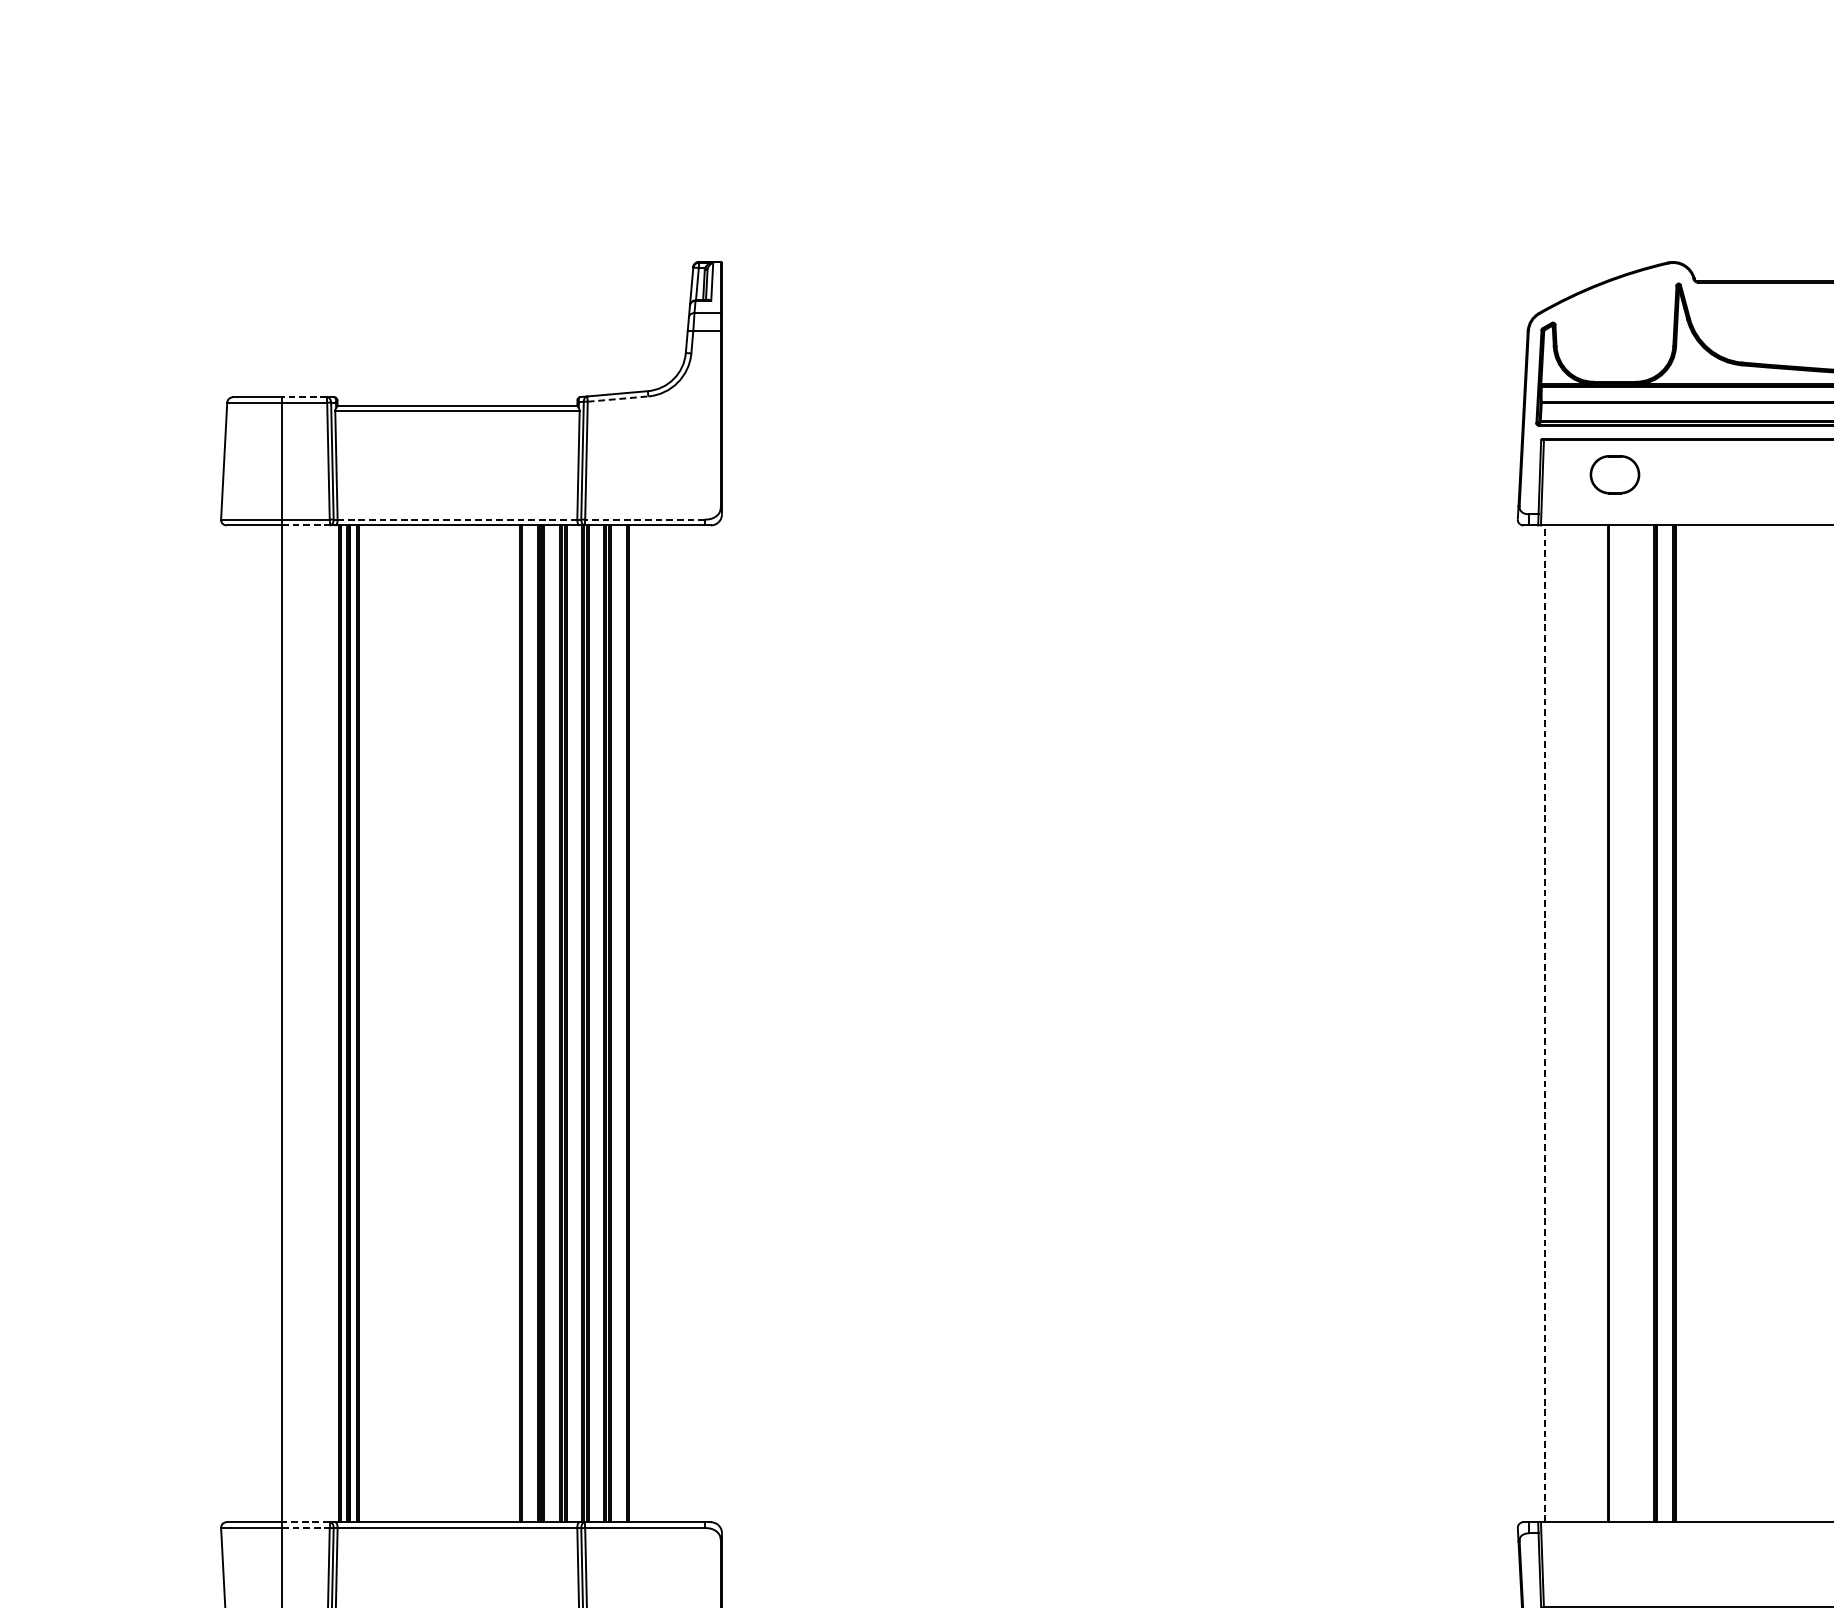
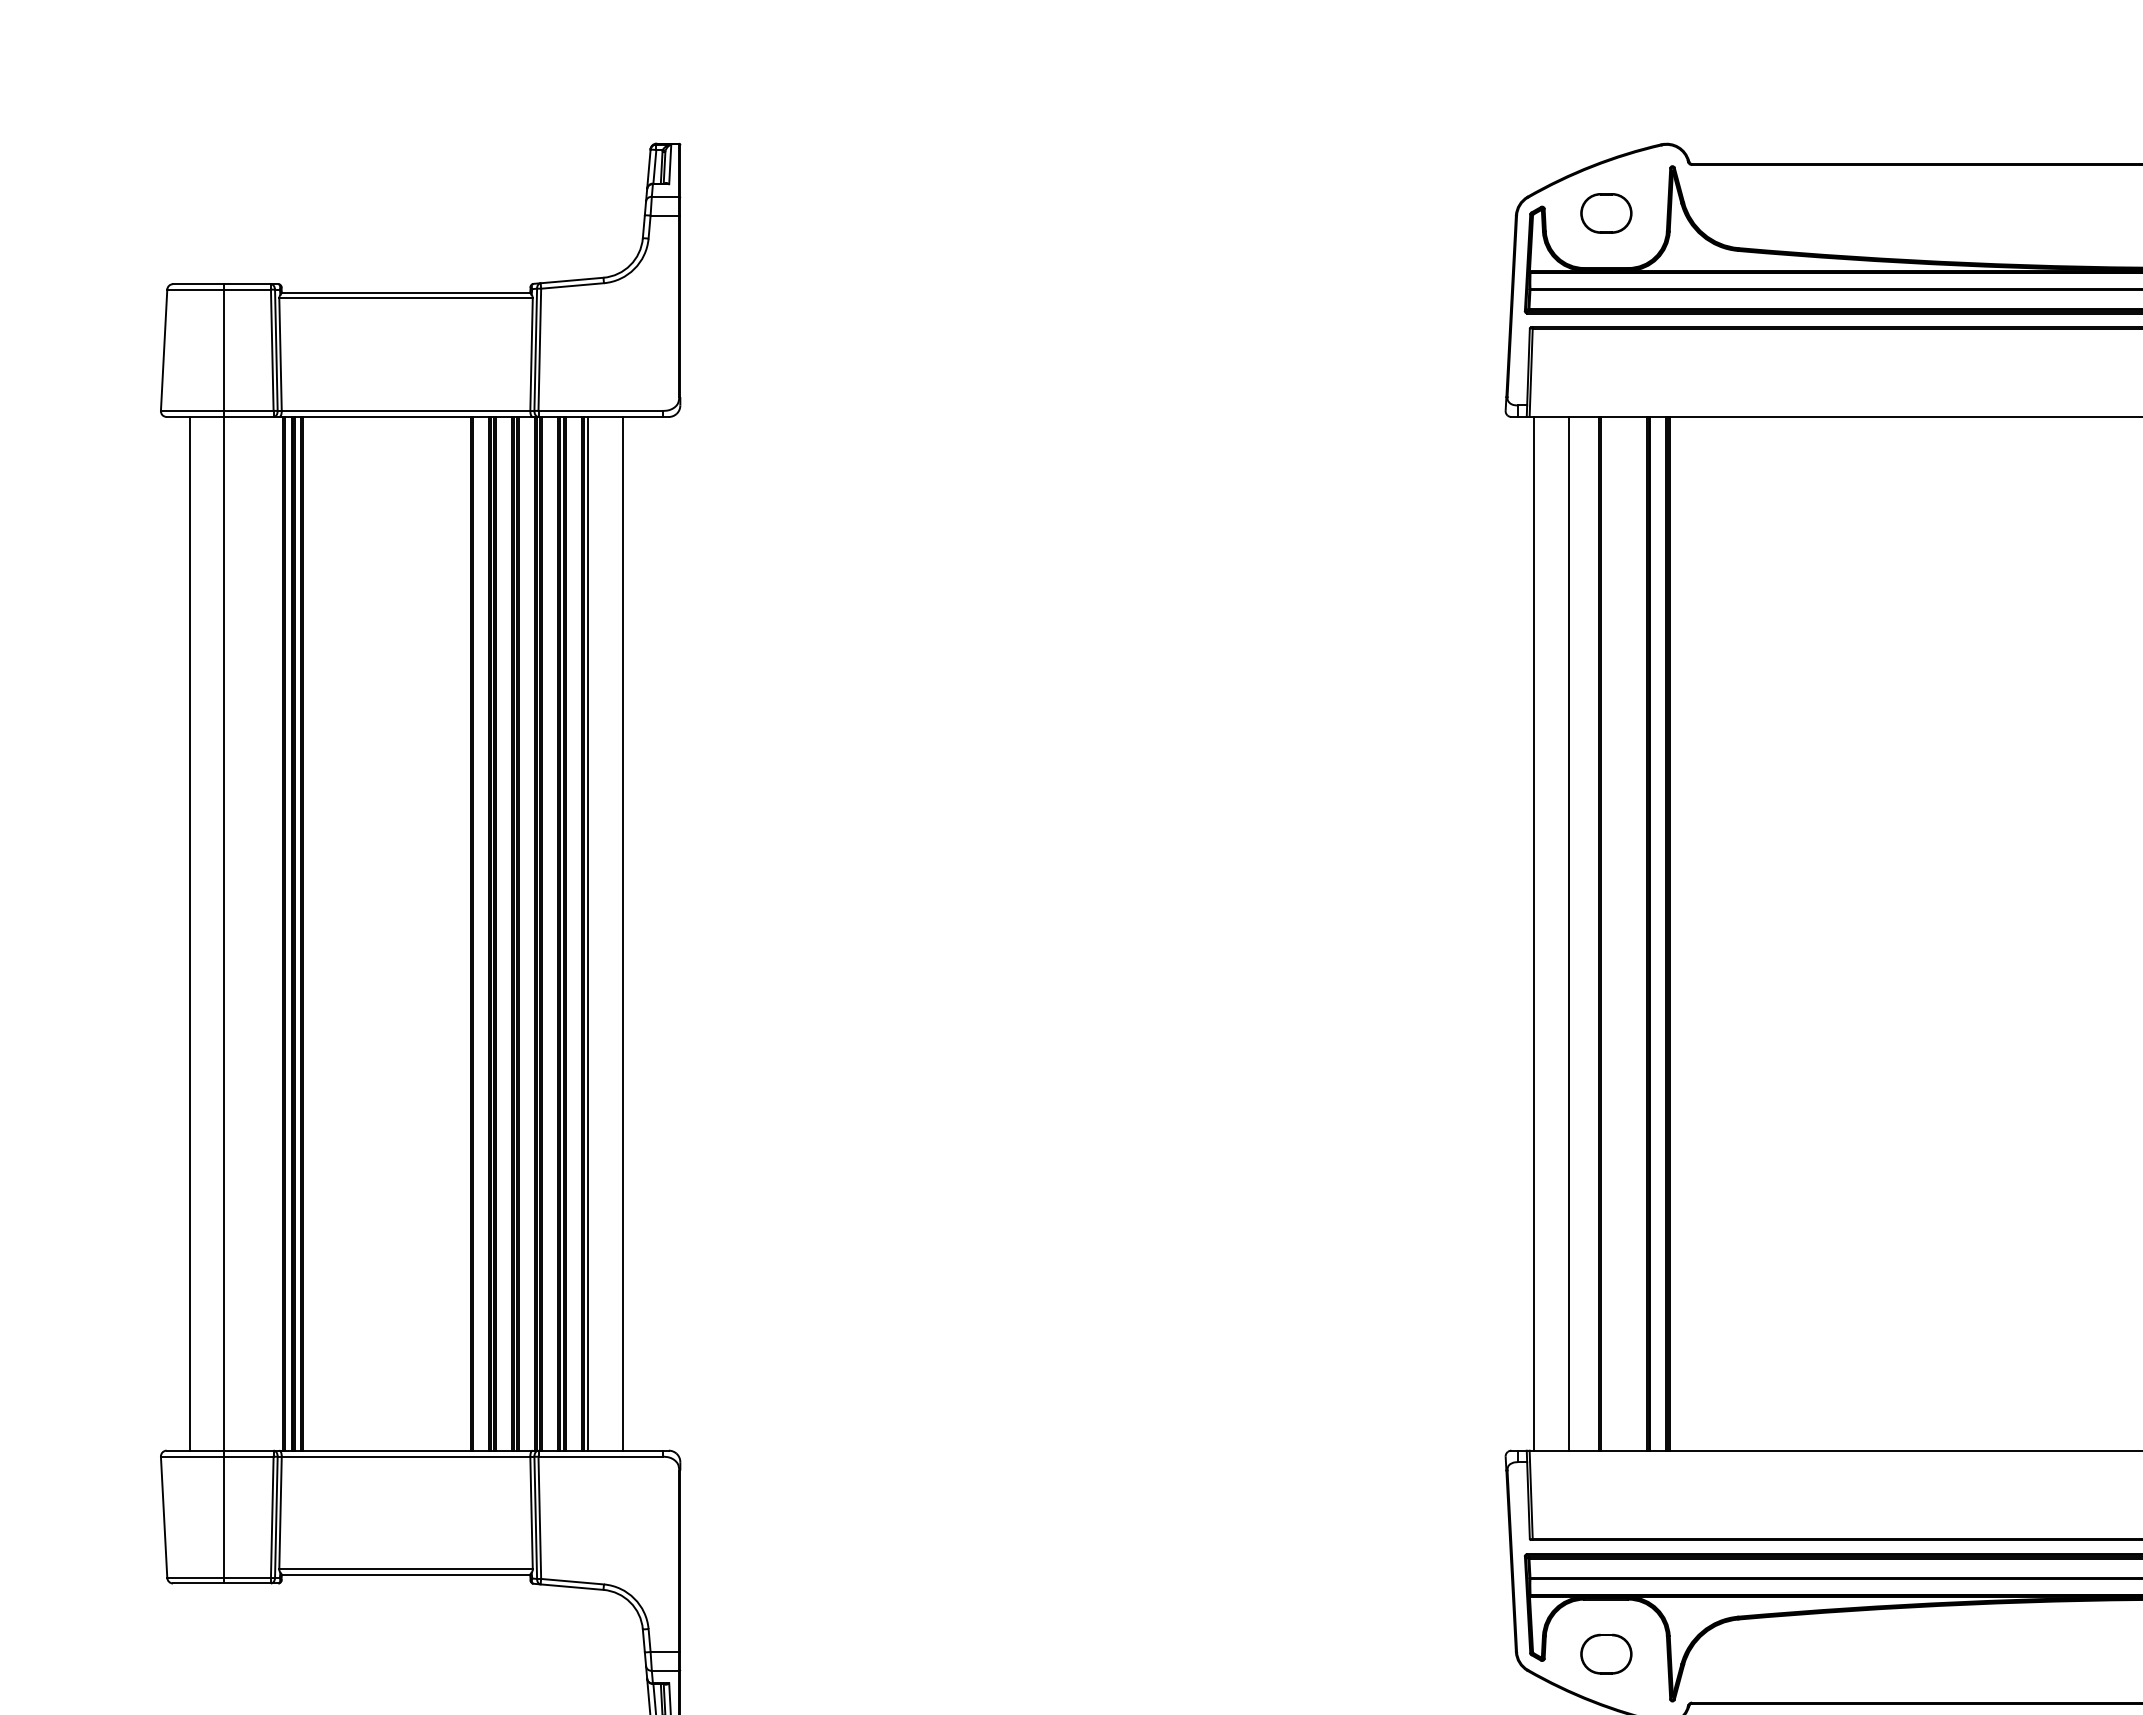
line: (304, 397) -> (247, 284), dashed -> solid
line: (617, 398) -> (572, 285), dashed -> solid
part: (1615, 474) -> (1606, 213), moved
line: (456, 519) -> (405, 410), dashed -> solid
line: (644, 519) -> (600, 410), dashed -> solid
line: (305, 524) -> (248, 416), dashed -> solid
line: (248, 1023) -> (189, 933), added
line: (632, 1023) -> (587, 933), added
line: (666, 1023) -> (622, 933), added
line: (1545, 1023) -> (1534, 933), dashed -> solid
line: (1578, 1023) -> (1568, 933), added
line: (305, 1522) -> (248, 1450), dashed -> solid
line: (305, 1527) -> (248, 1456), dashed -> solid

